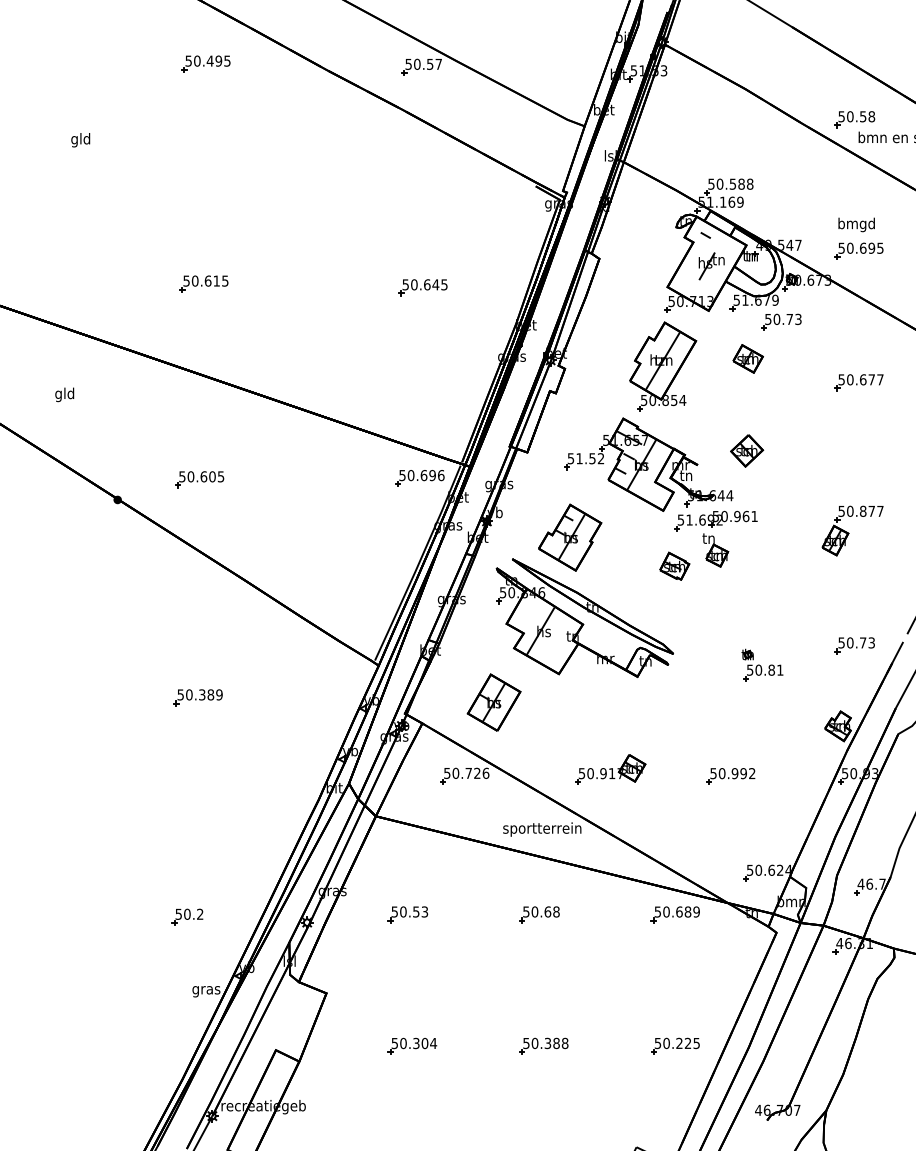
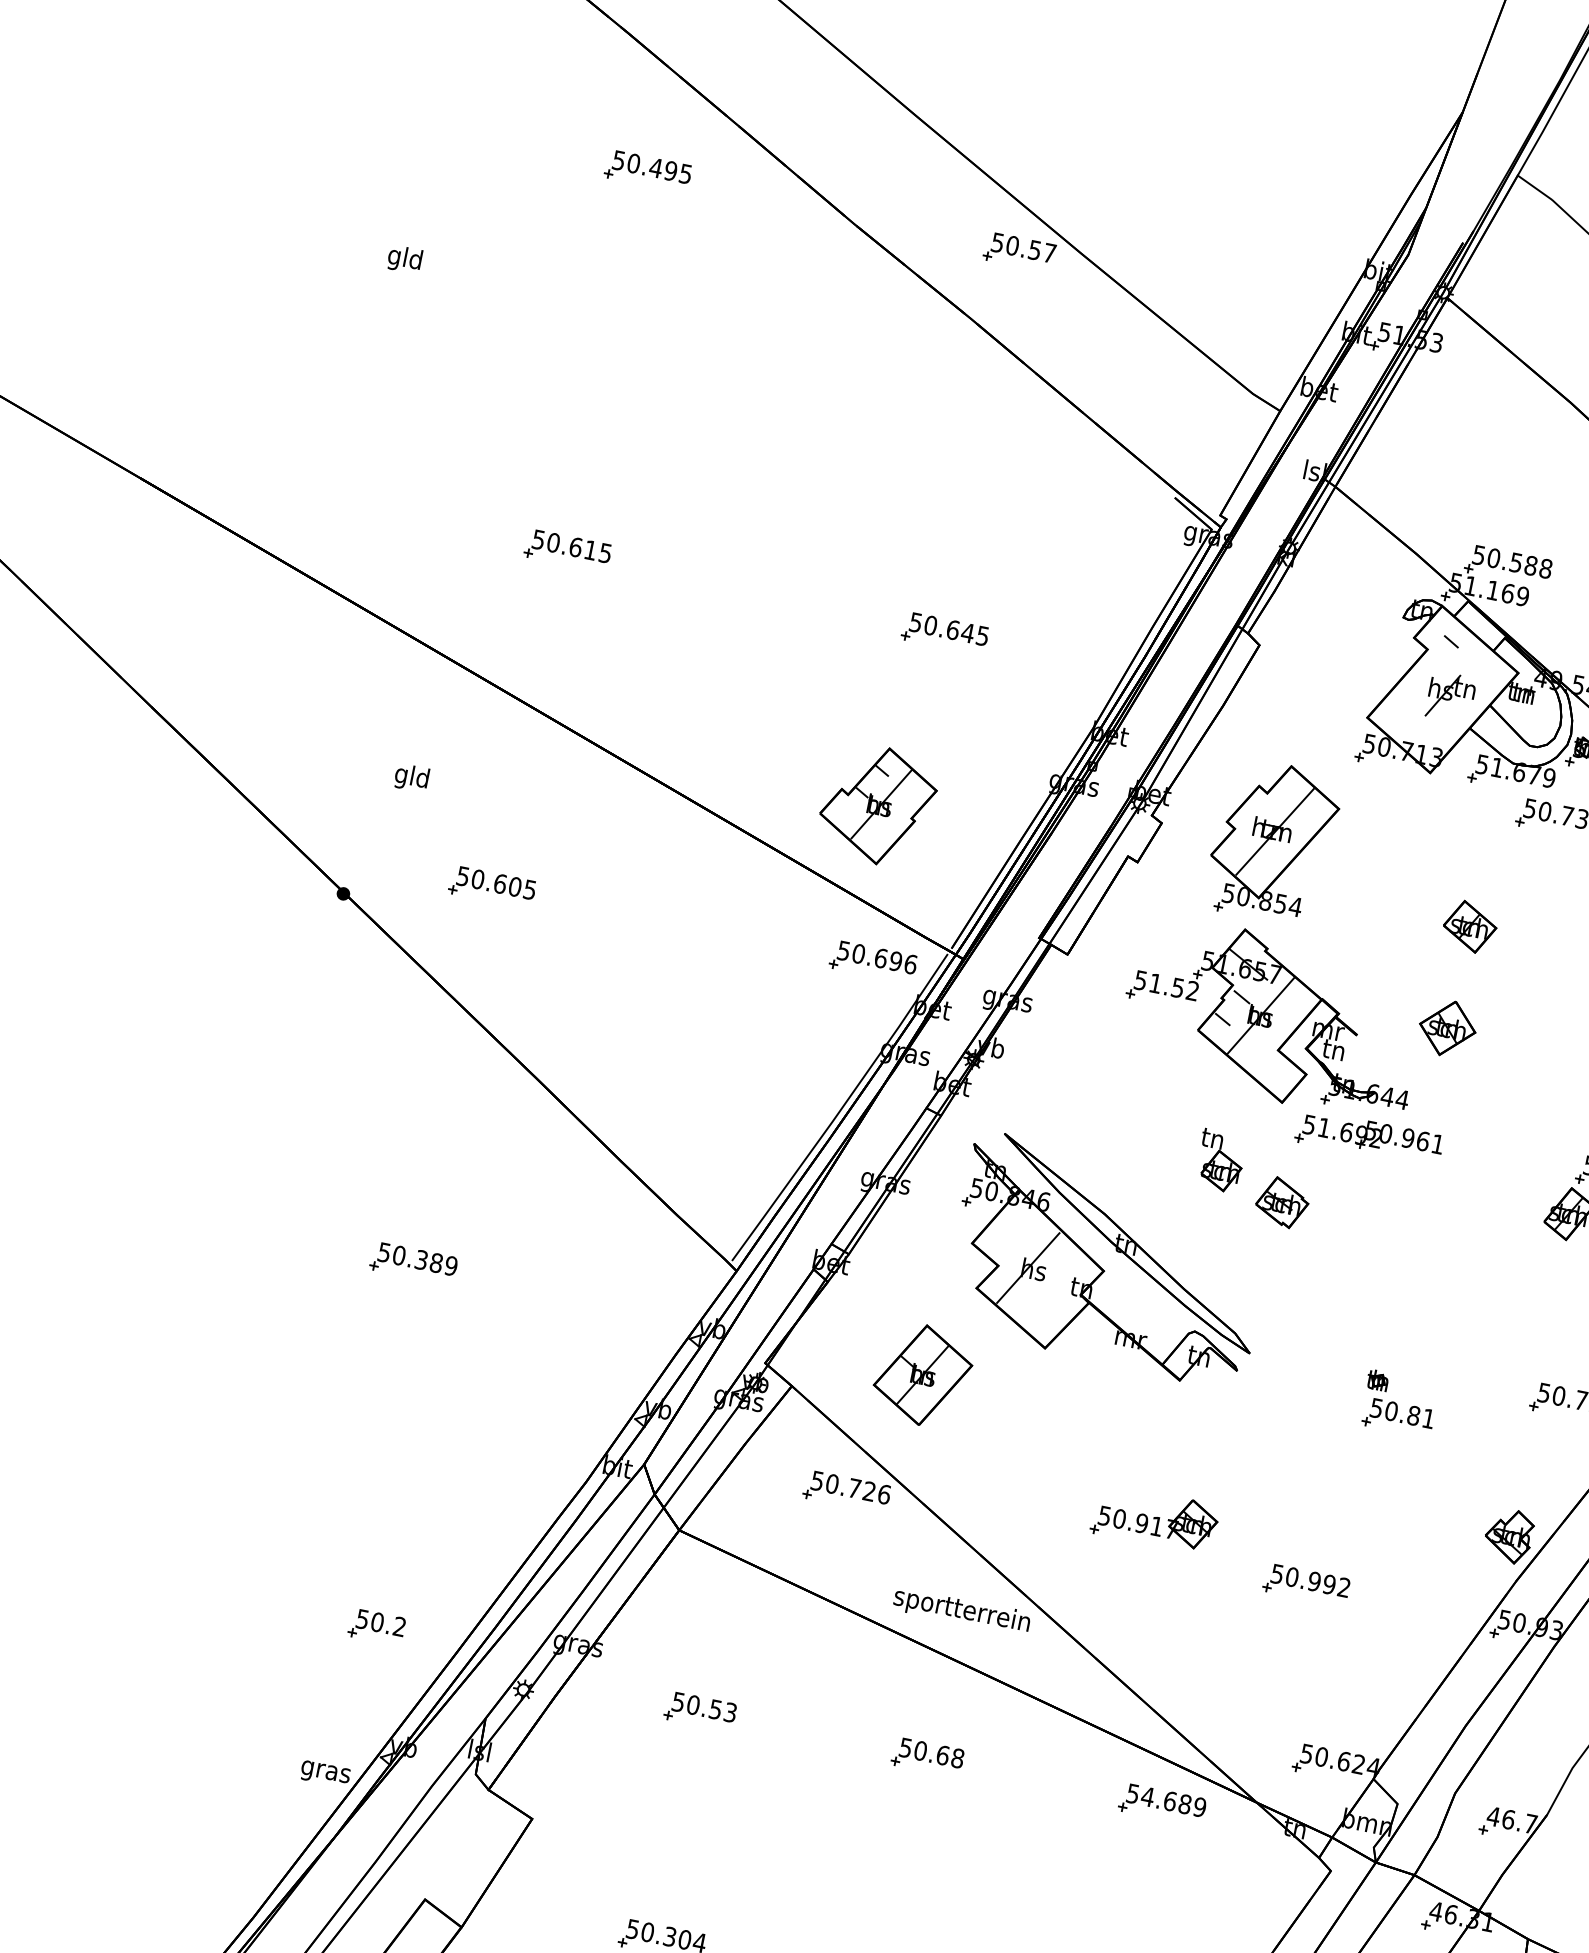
part: (747, 358) -> (1469, 925), moved
part: (663, 366) -> (1273, 841), moved
text: (64, 394) -> (411, 777), moved
part: (570, 537) -> (878, 805), moved
part: (715, 550) -> (1220, 1161), moved
part: (610, 769) -> (1155, 1518), moved
text: (666, 911) -> (1148, 1795), 50.689 -> 54.689
part: (187, 916) -> (376, 1626), moved

